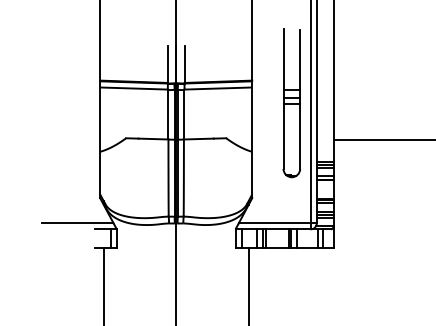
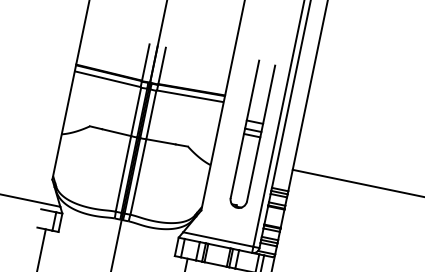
part: (291, 103) -> (251, 135), moved

